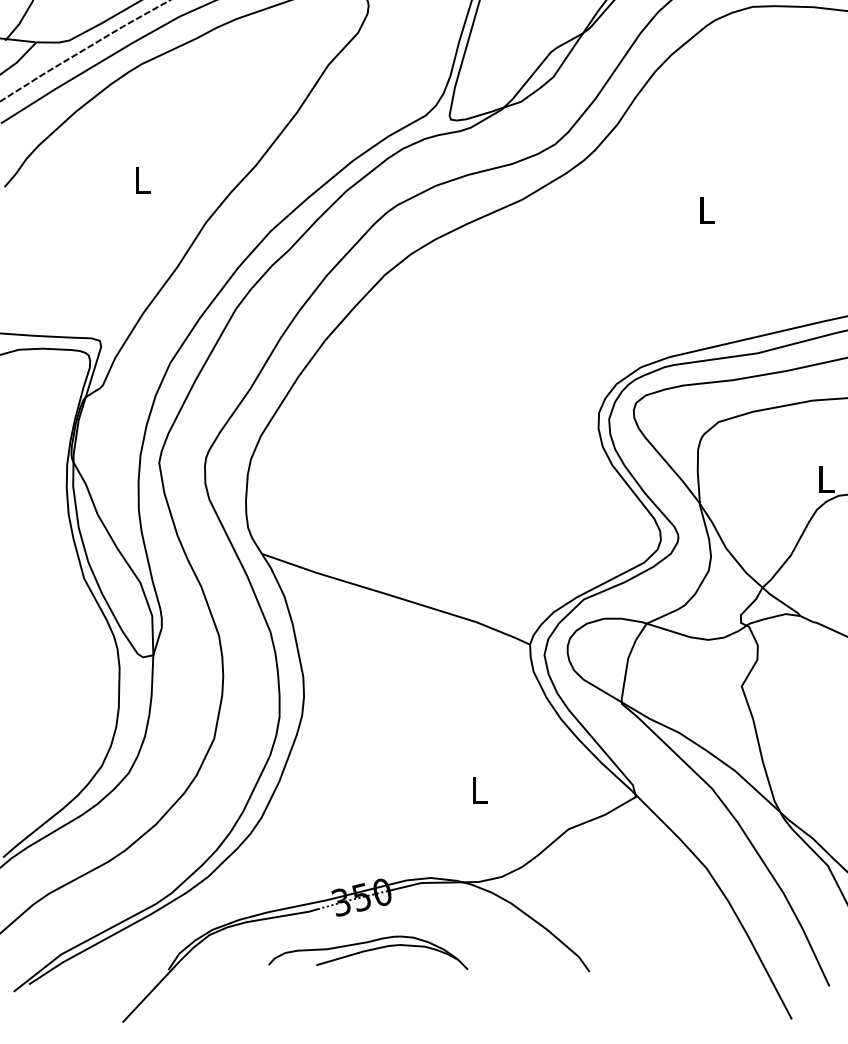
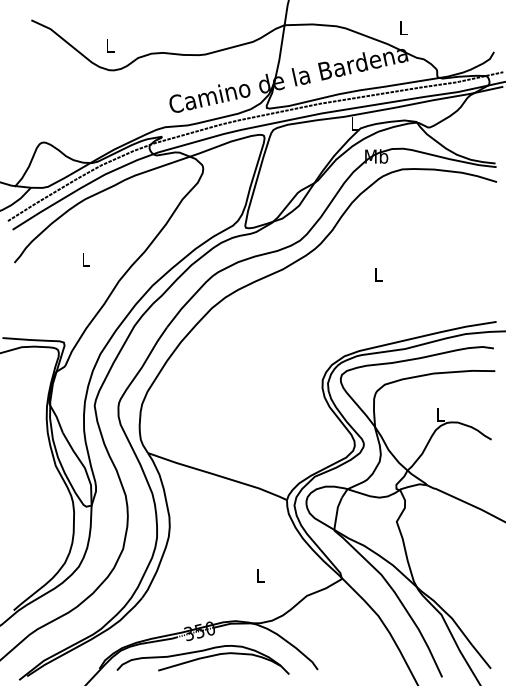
part: (367, 951) -> (202, 659), size x1.67

